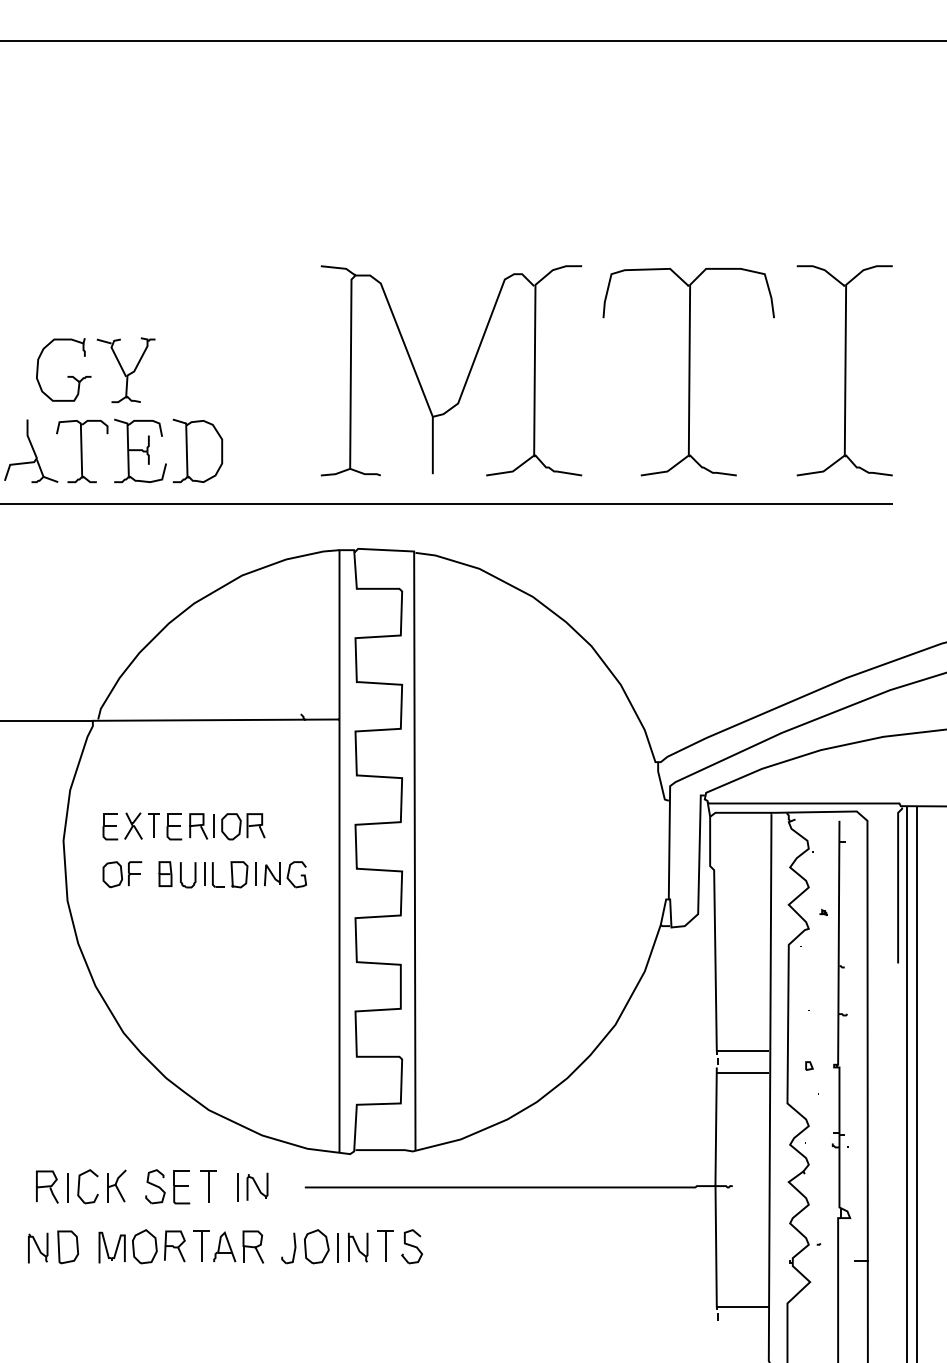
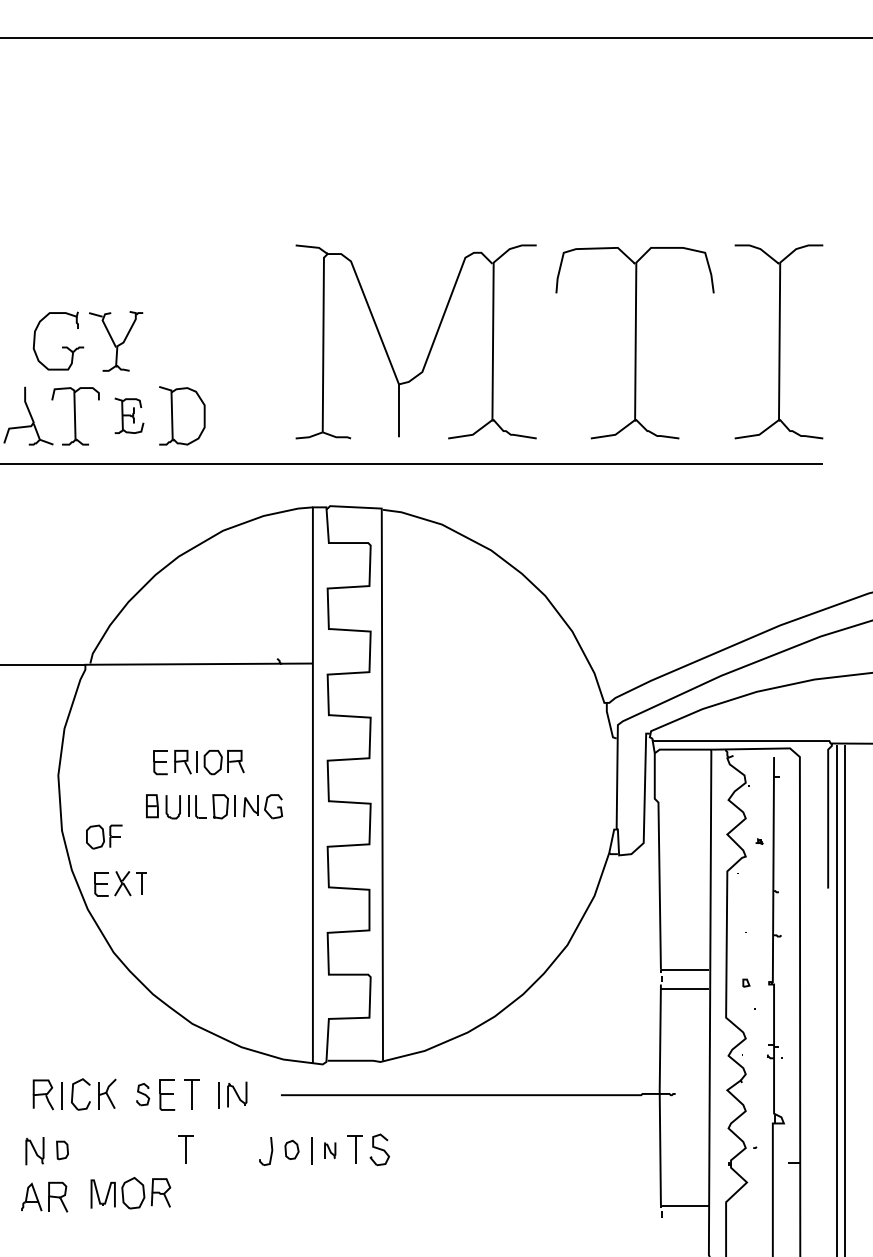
part: (140, 450) -> (129, 415), size x0.6
part: (130, 826) -> (120, 884), moved
part: (122, 874) -> (104, 836), moved
part: (155, 1186) -> (143, 1094), size x0.7
part: (141, 1246) -> (130, 1193), moved
part: (238, 1246) -> (44, 1196), moved
part: (316, 1246) -> (291, 1149), size x0.6
part: (67, 1247) -> (62, 1150), size x0.6
part: (358, 1247) -> (330, 1150), size x0.6

